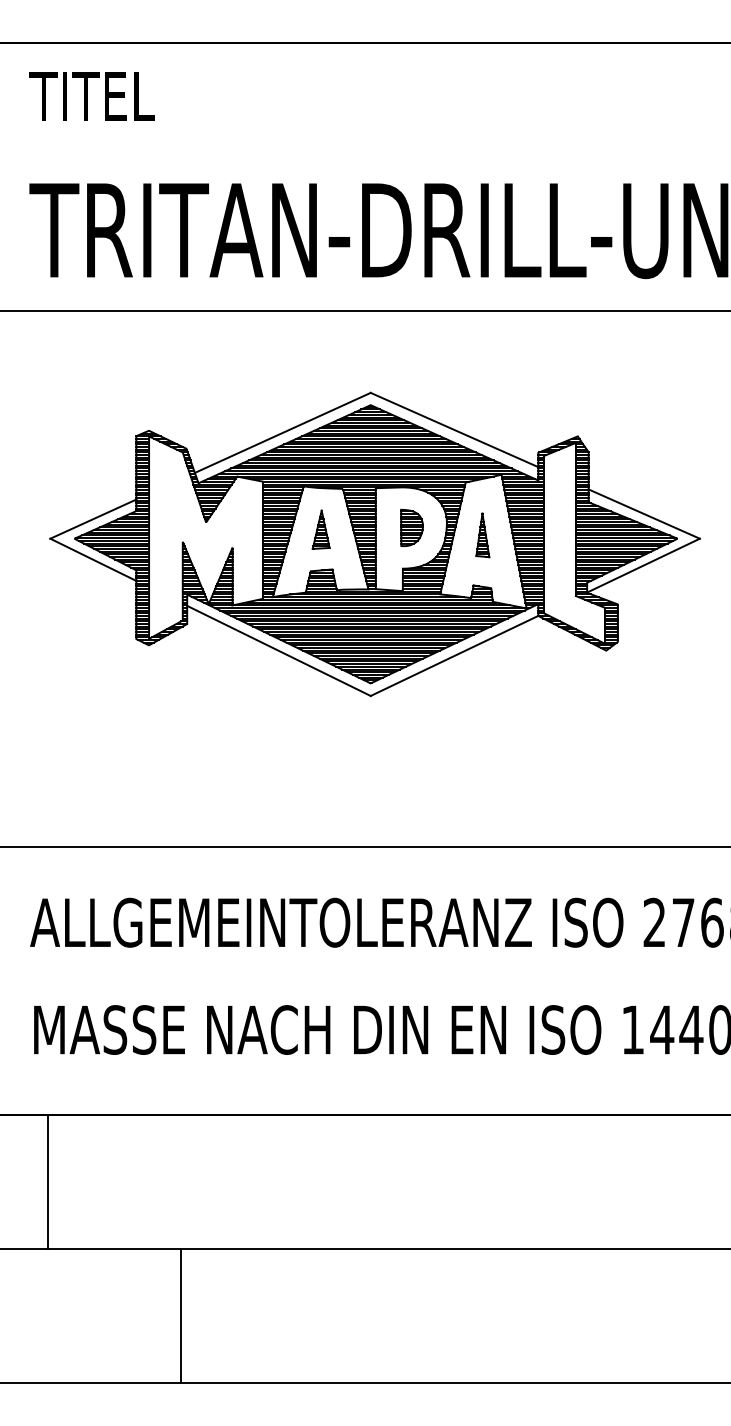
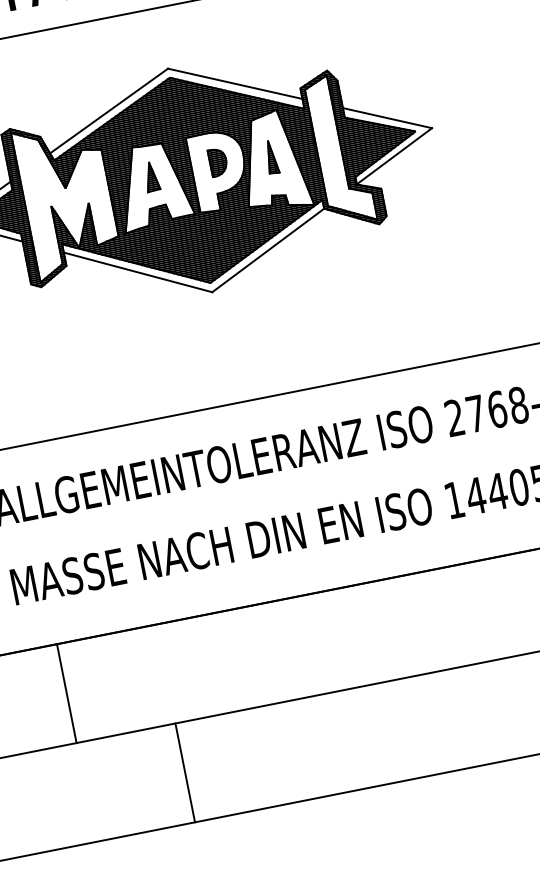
line: (48, 1182) -> (67, 693), moved
line: (181, 1316) -> (185, 773), moved

